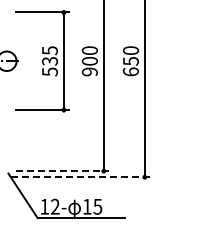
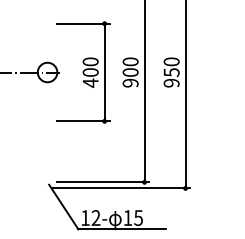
text: (49, 61) -> (90, 72), 535 -> 400
text: (130, 71) -> (171, 82), 650 -> 950
line: (62, 171) -> (103, 182), dashed -> solid
line: (80, 177) -> (121, 188), dashed -> solid

